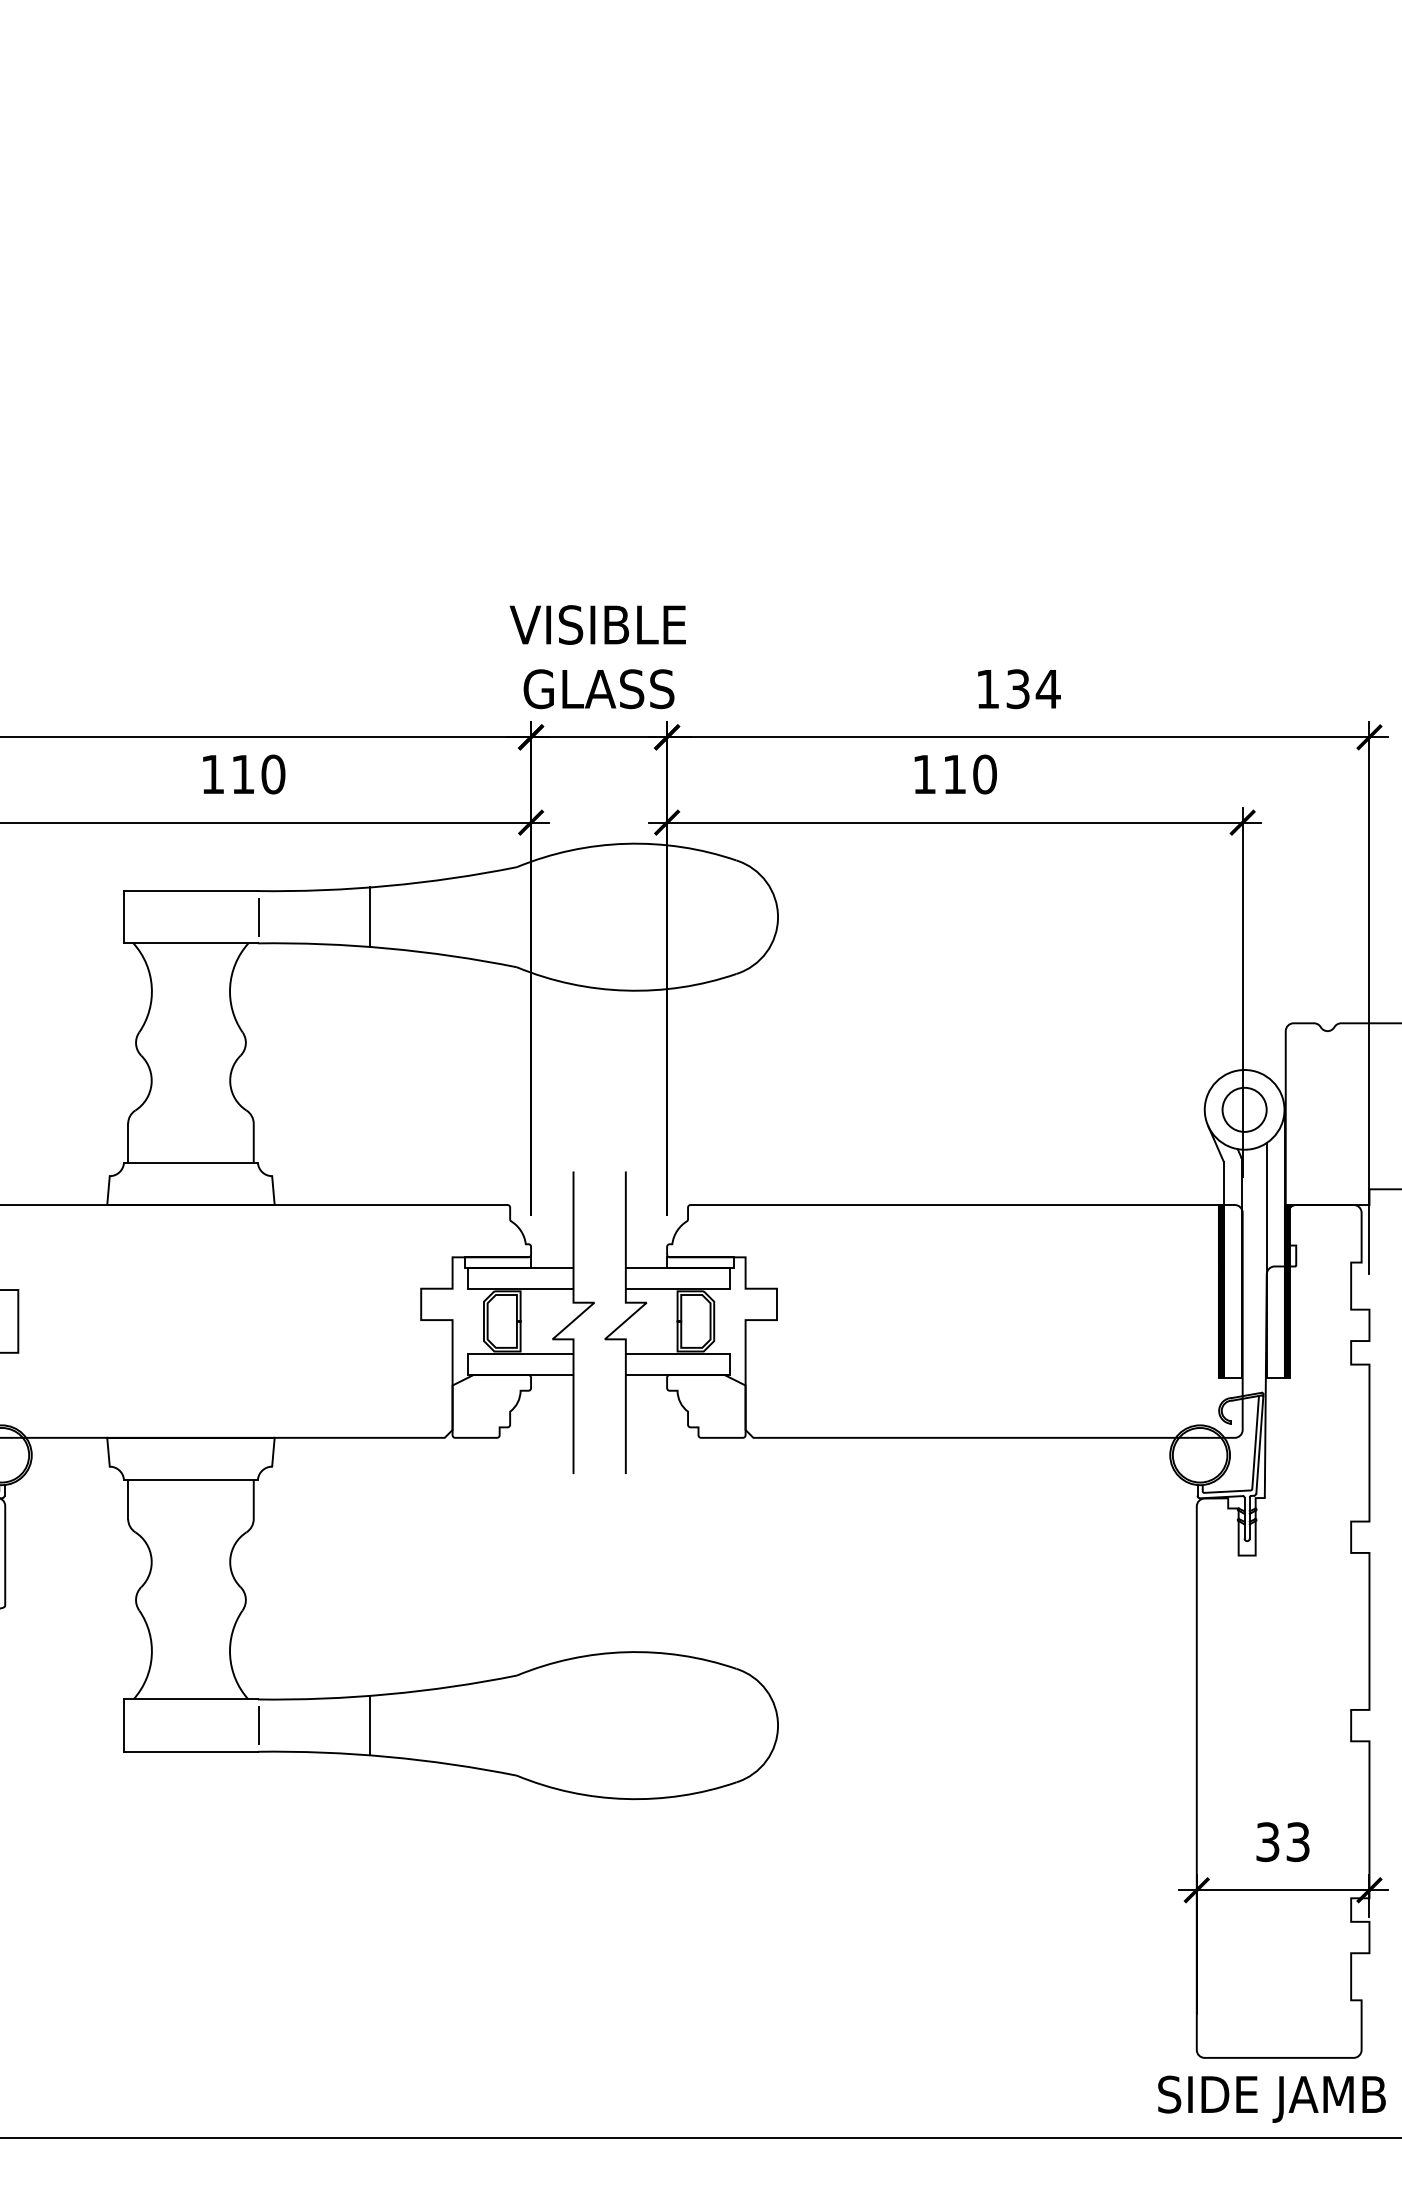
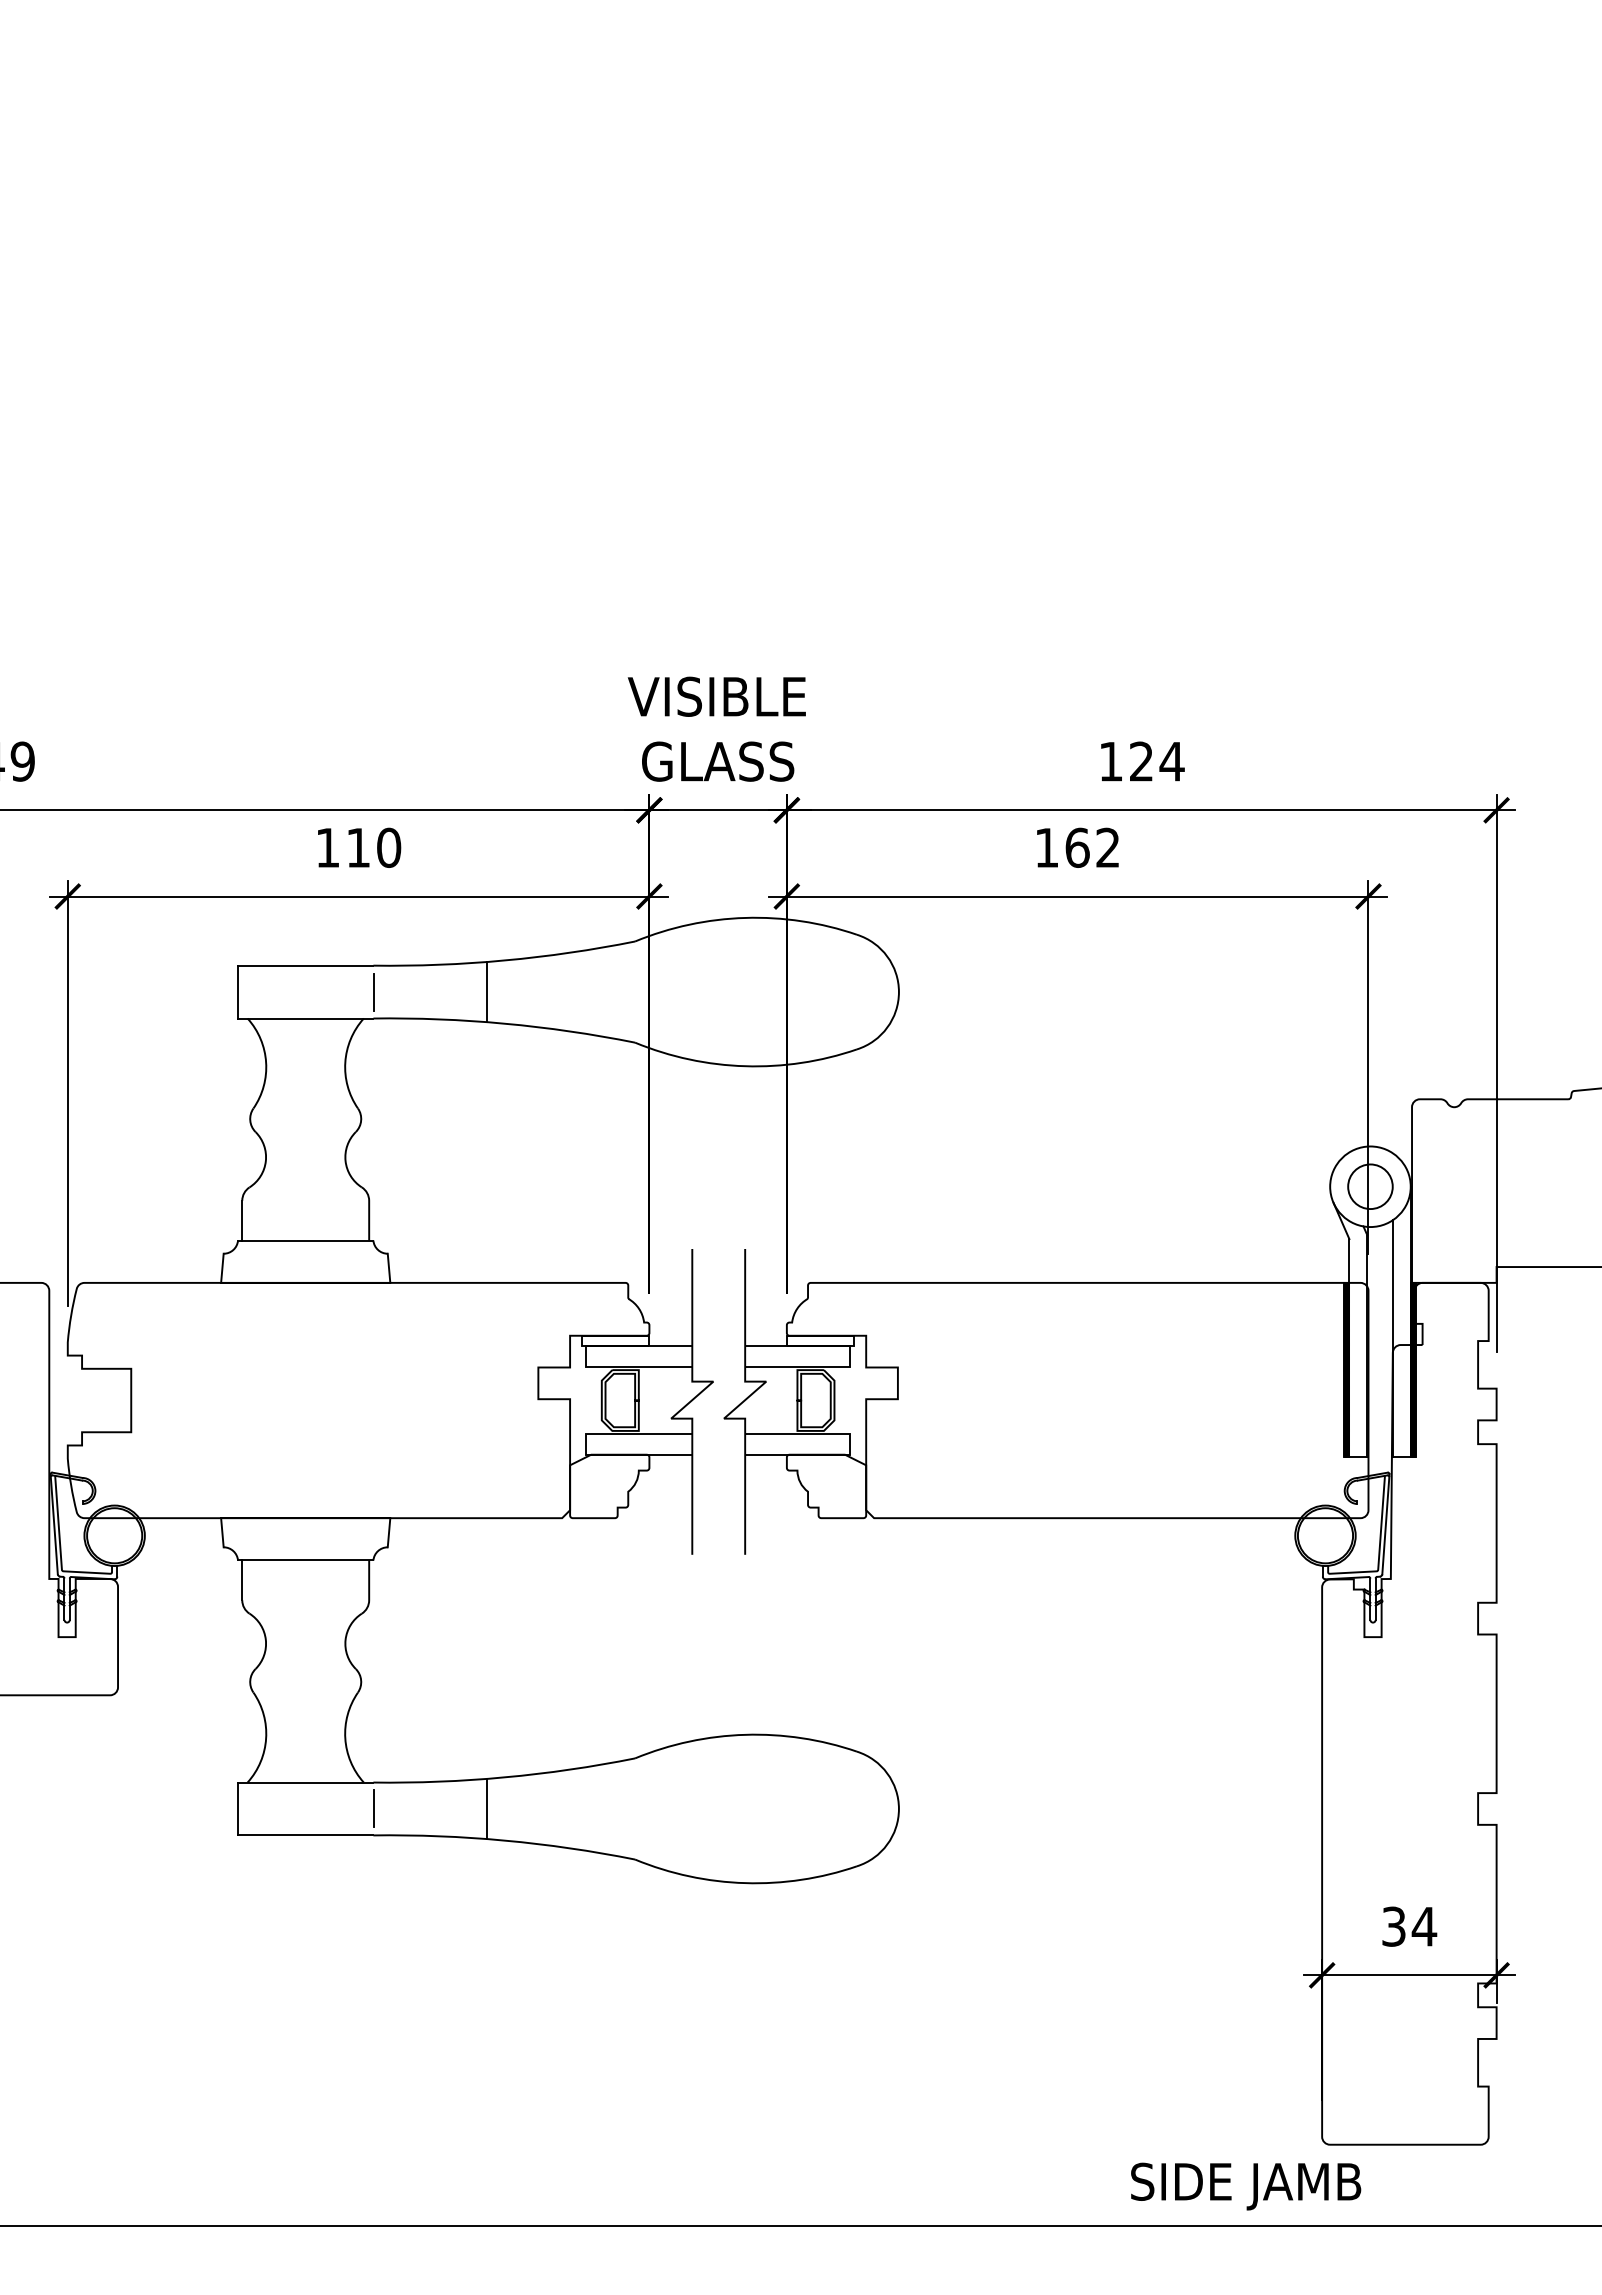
text: (1018, 689) -> (1141, 761), 134 -> 124
text: (969, 774) -> (1092, 847), 110 -> 162
text: (1298, 1841) -> (1424, 1926), 33 -> 34
text: (1272, 2099) -> (1246, 2186), moved

